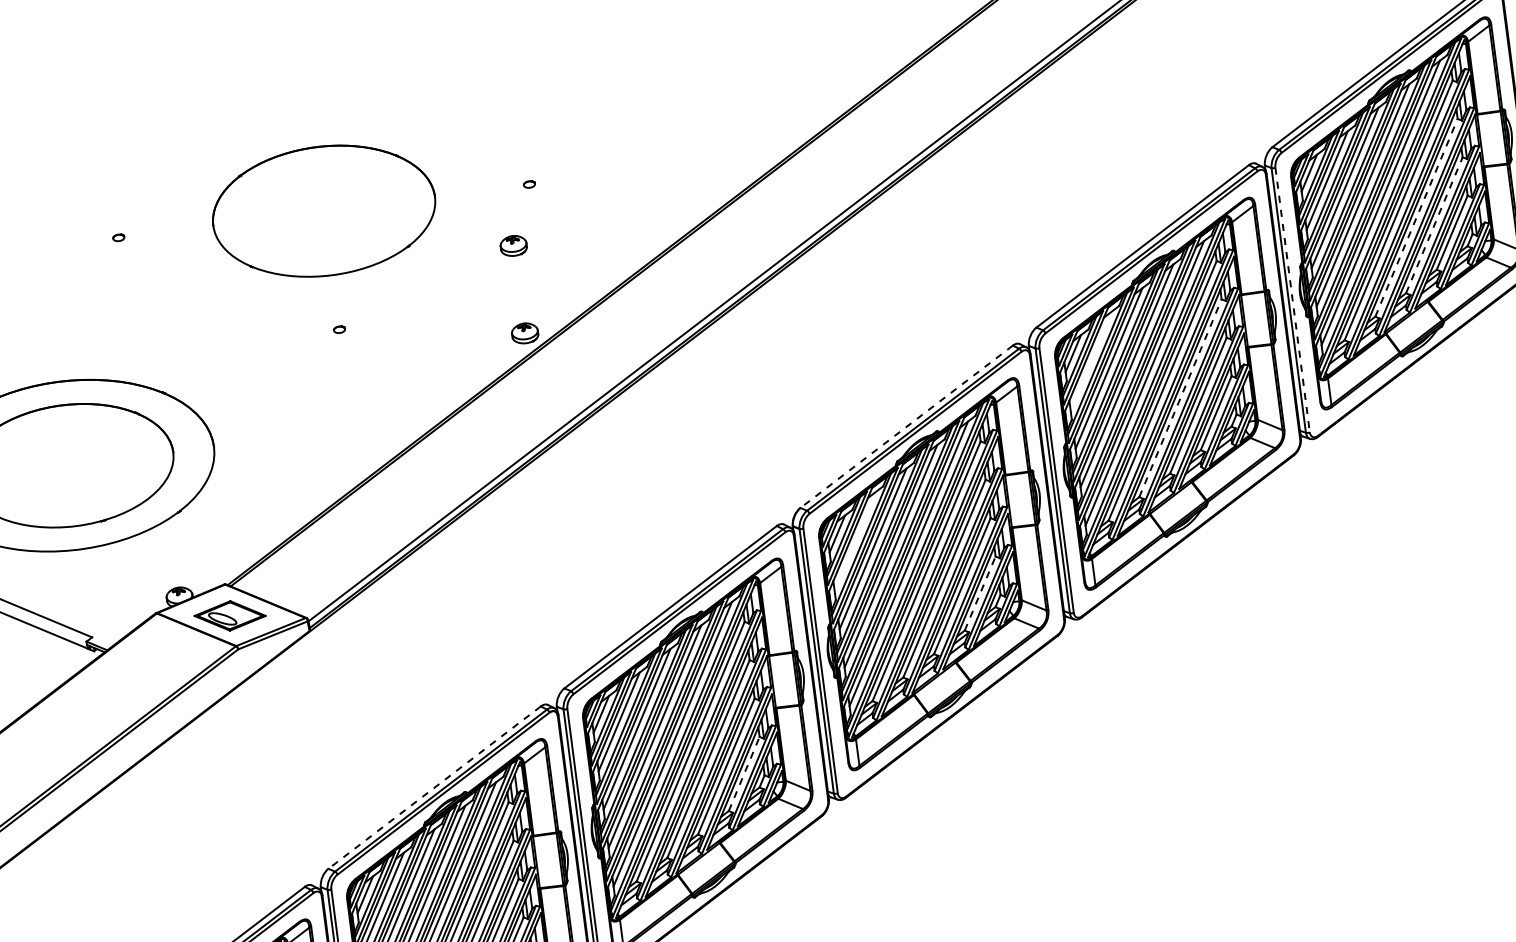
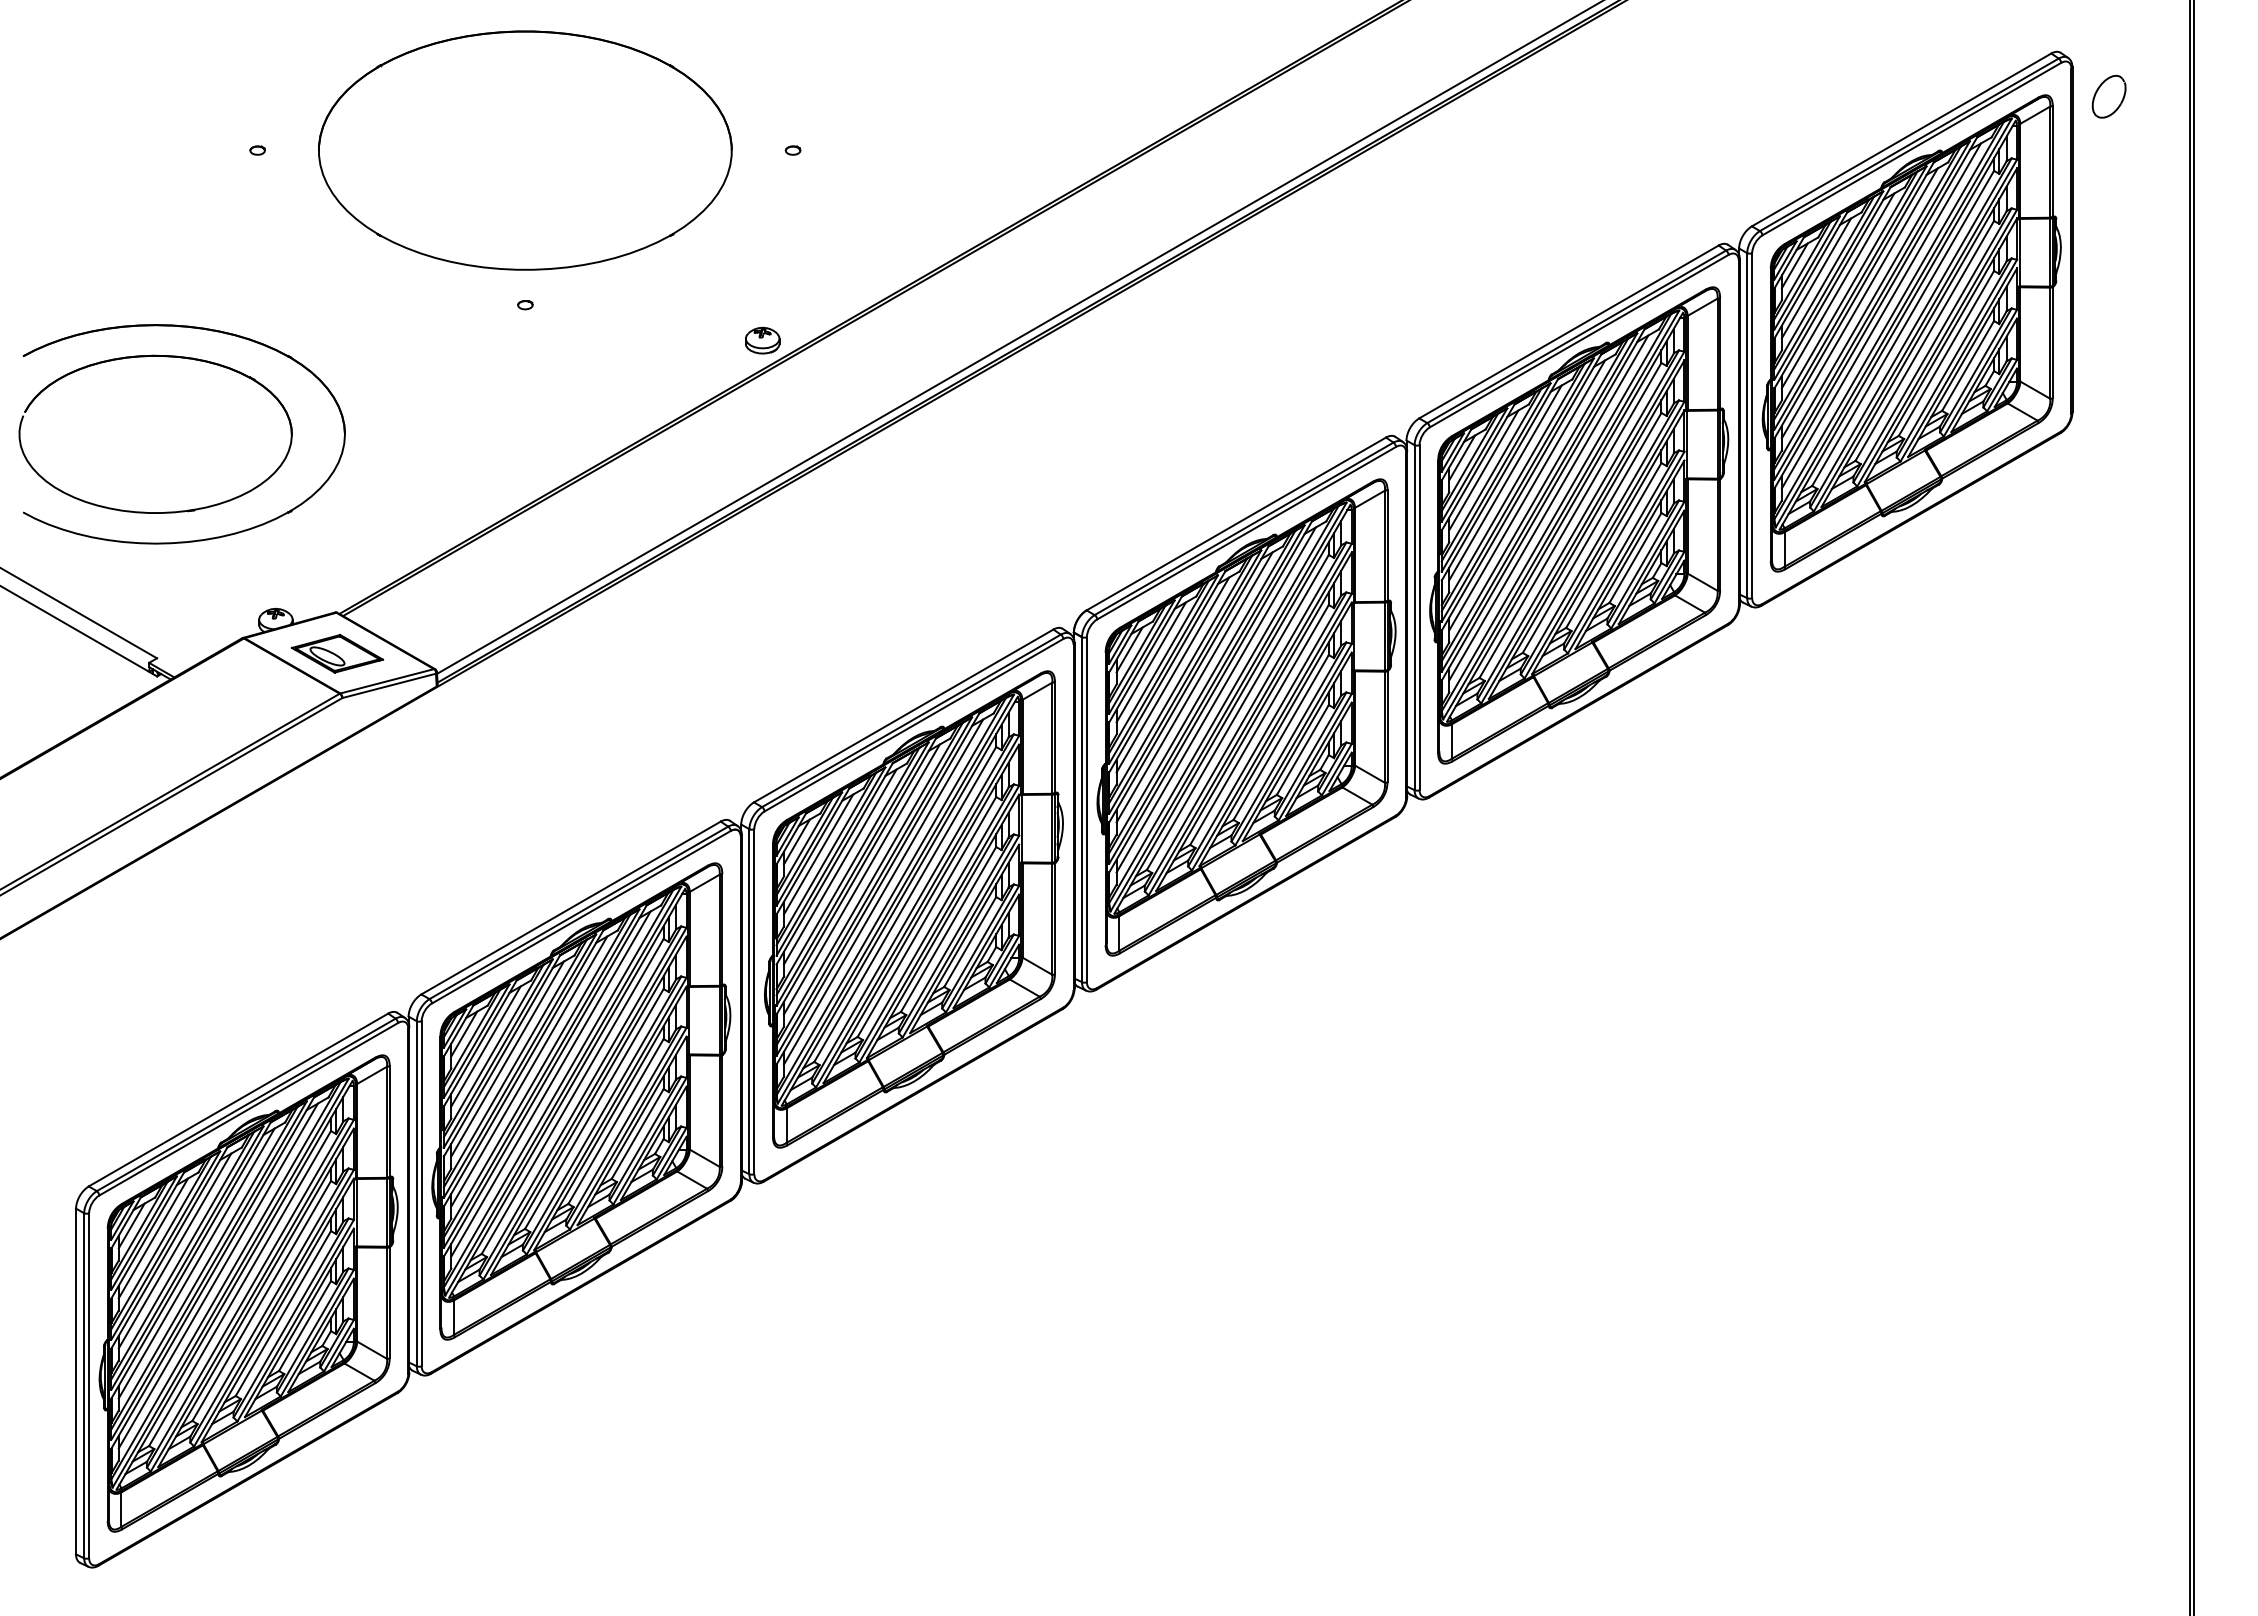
part: (324, 211) -> (525, 150), size x1.43
line: (1417, 217) -> (1925, 340), dashed -> solid
line: (1434, 225) -> (1946, 353), dashed -> solid
part: (513, 245) -> (762, 226), removed
line: (1292, 299) -> (1752, 425), dashed -> solid
line: (1090, 361) -> (1483, 470), added
line: (1180, 397) -> (1592, 532), dashed -> solid
line: (906, 426) -> (1236, 523), dashed -> solid
line: (854, 541) -> (1150, 662), added
line: (979, 593) -> (1302, 750), dashed -> solid
line: (744, 774) -> (970, 942), dashed -> solid
line: (435, 787) -> (571, 908), dashed -> solid

